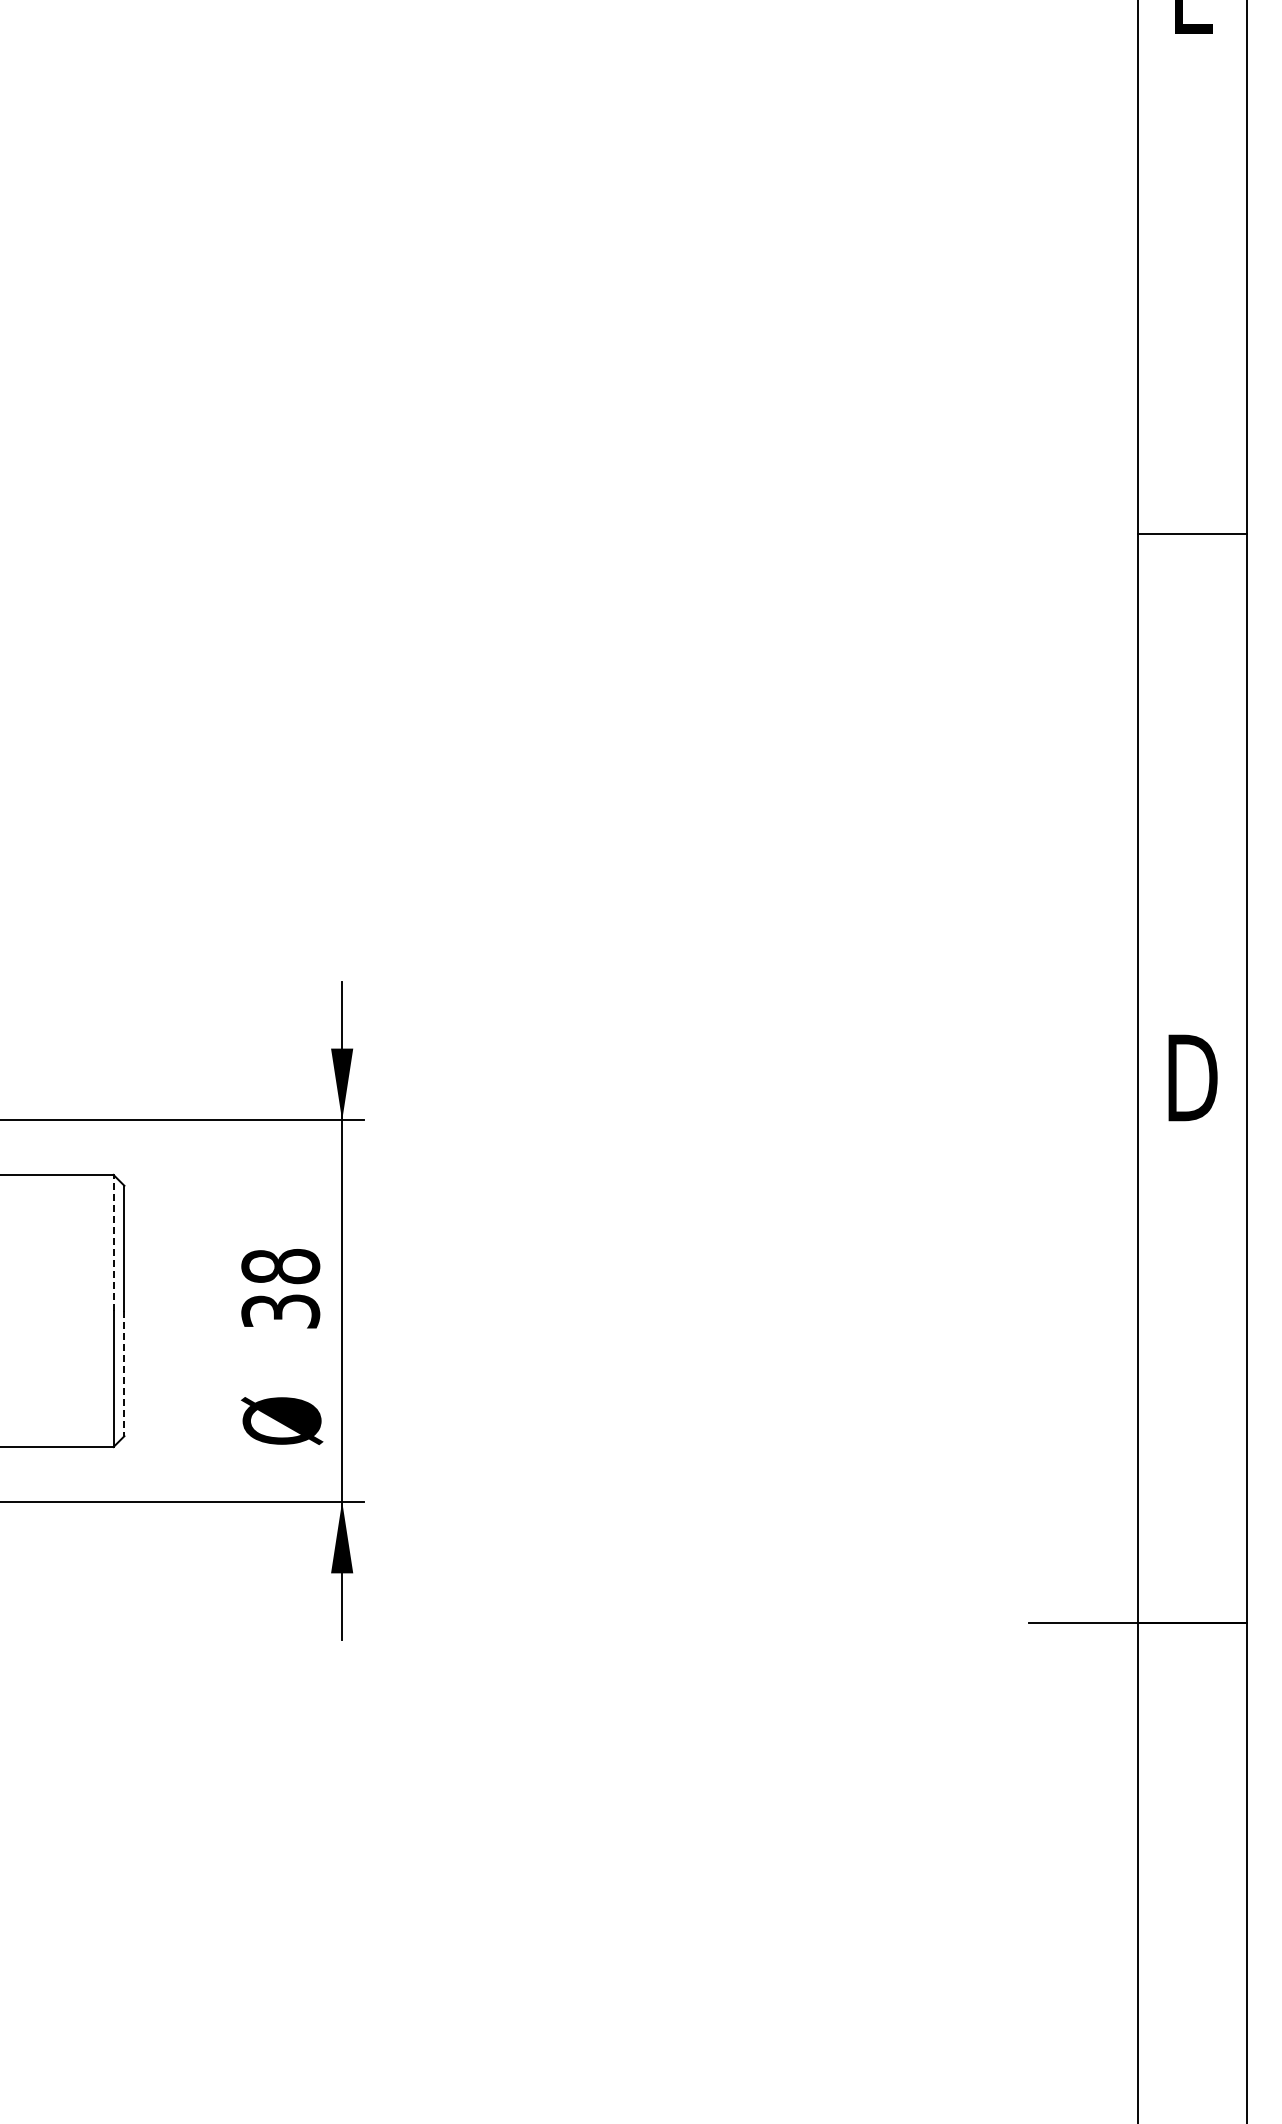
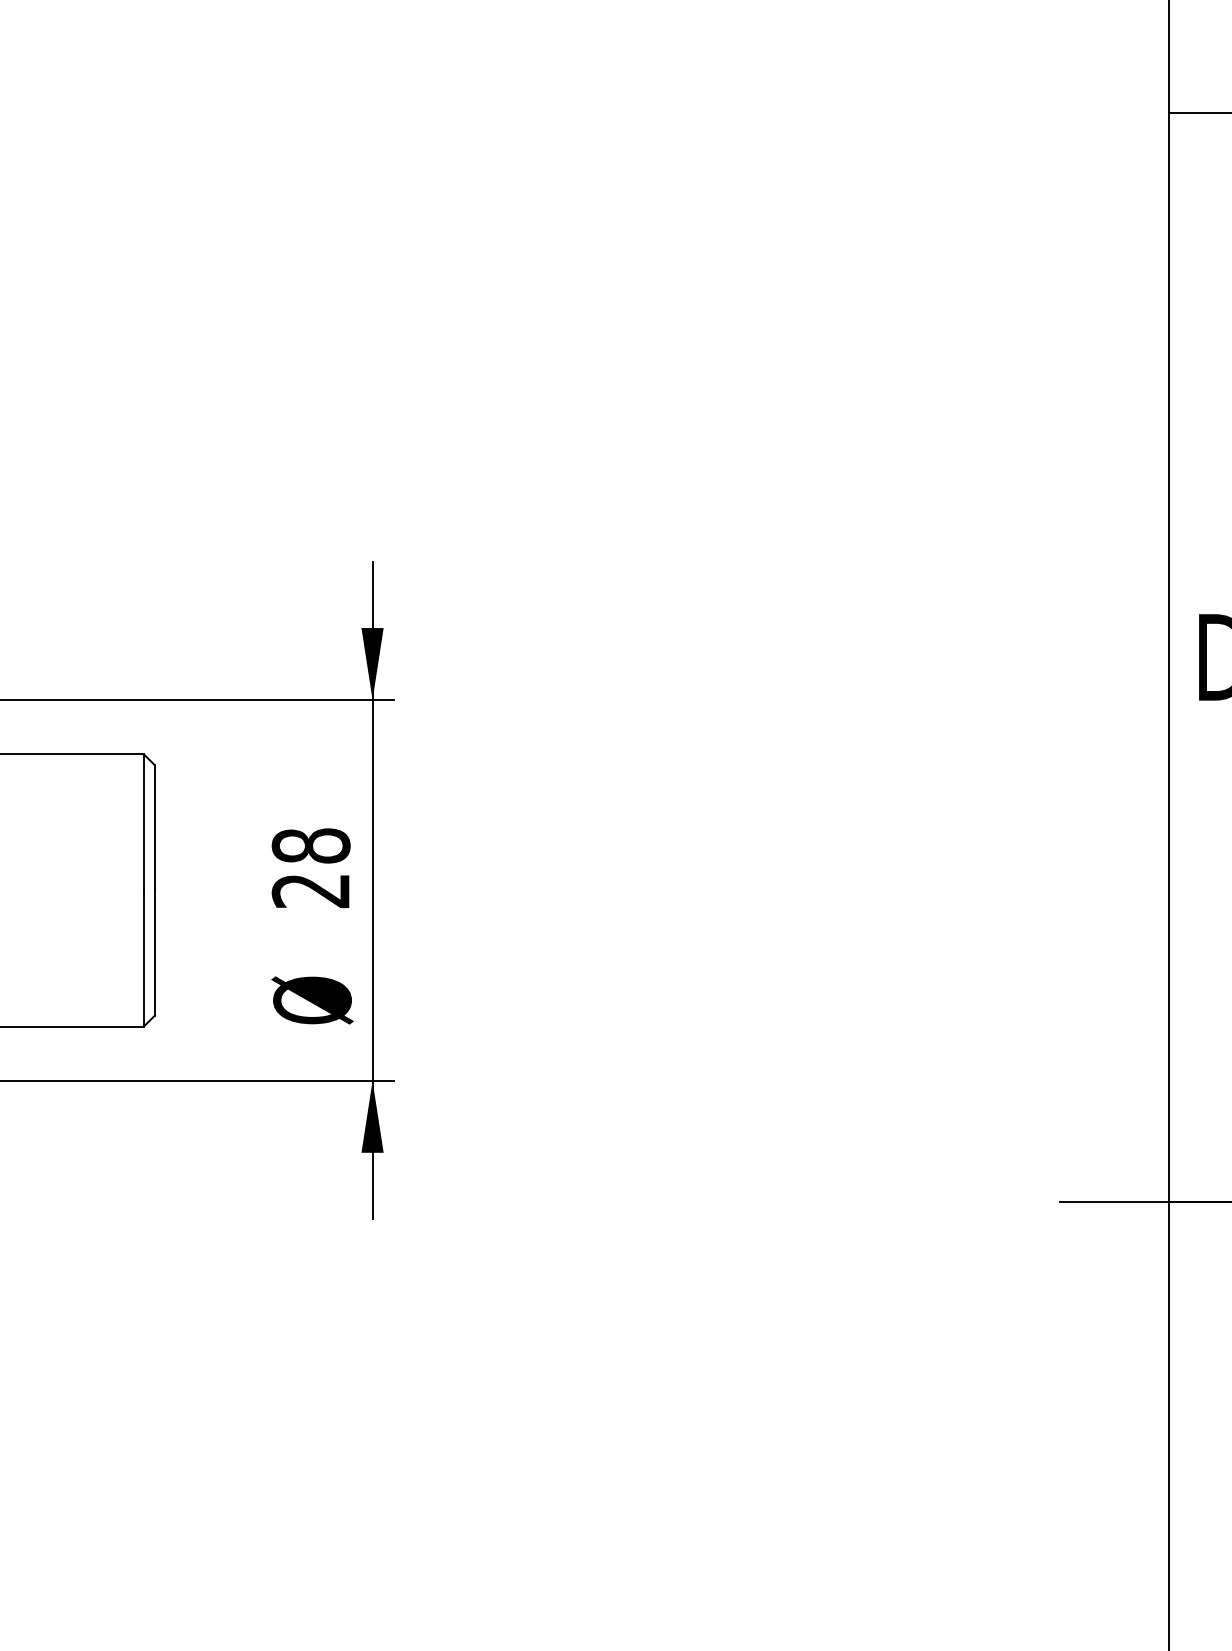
line: (113, 1242) -> (143, 821), dashed -> solid
text: (280, 1311) -> (310, 890), 38 -> 28
line: (124, 1373) -> (154, 952), dashed -> solid

